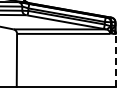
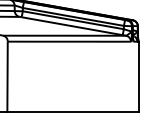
line: (115, 60) -> (137, 76), dashed -> solid

